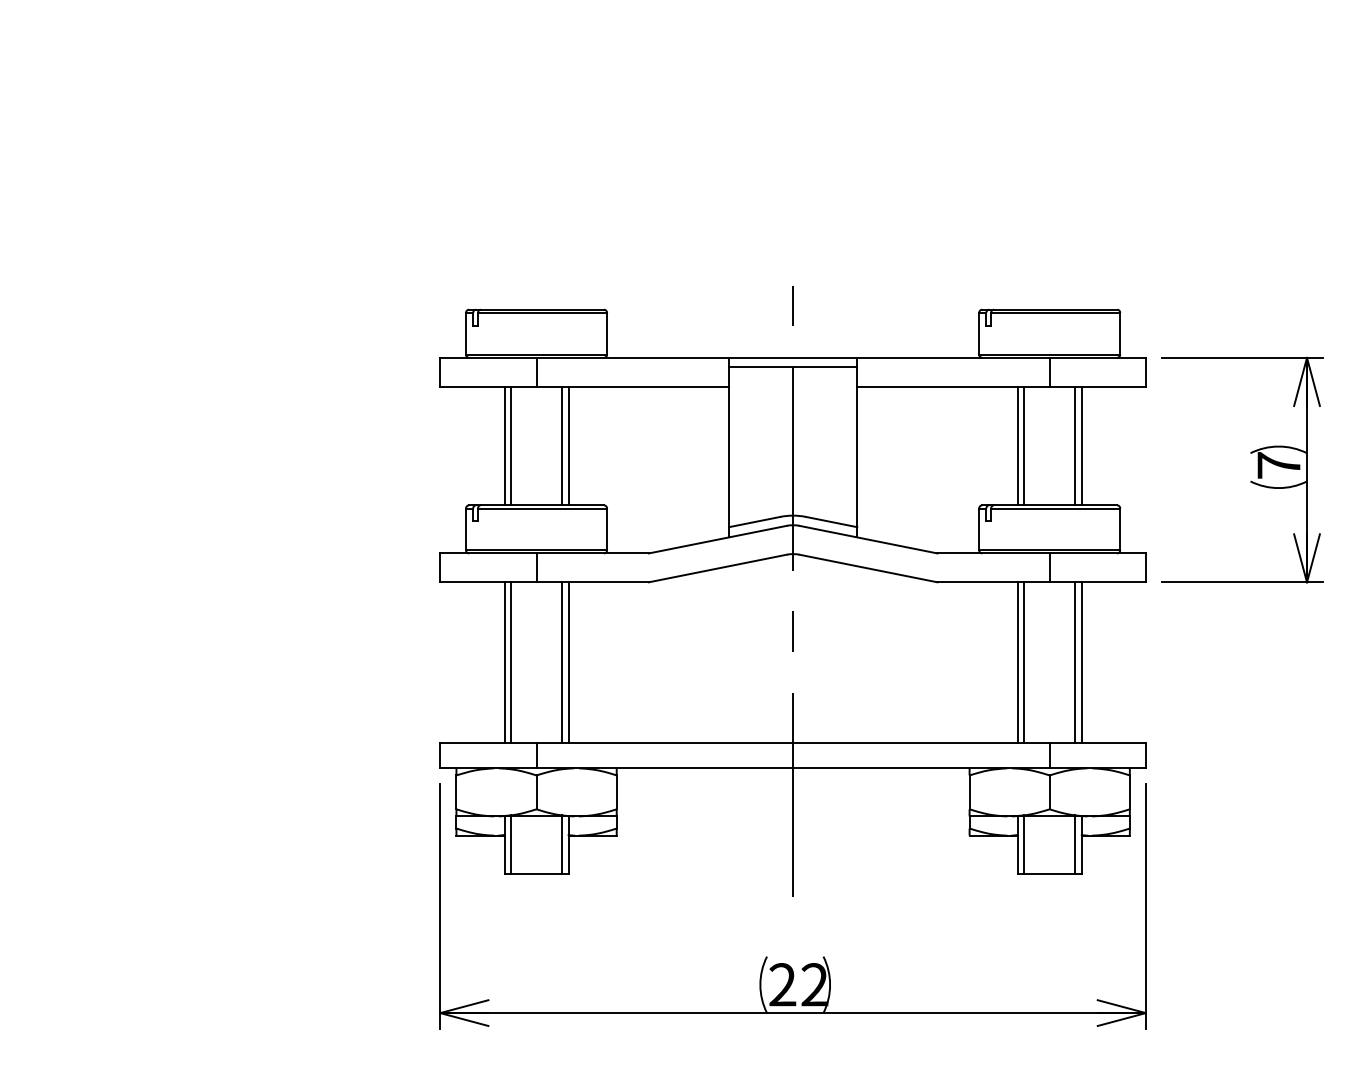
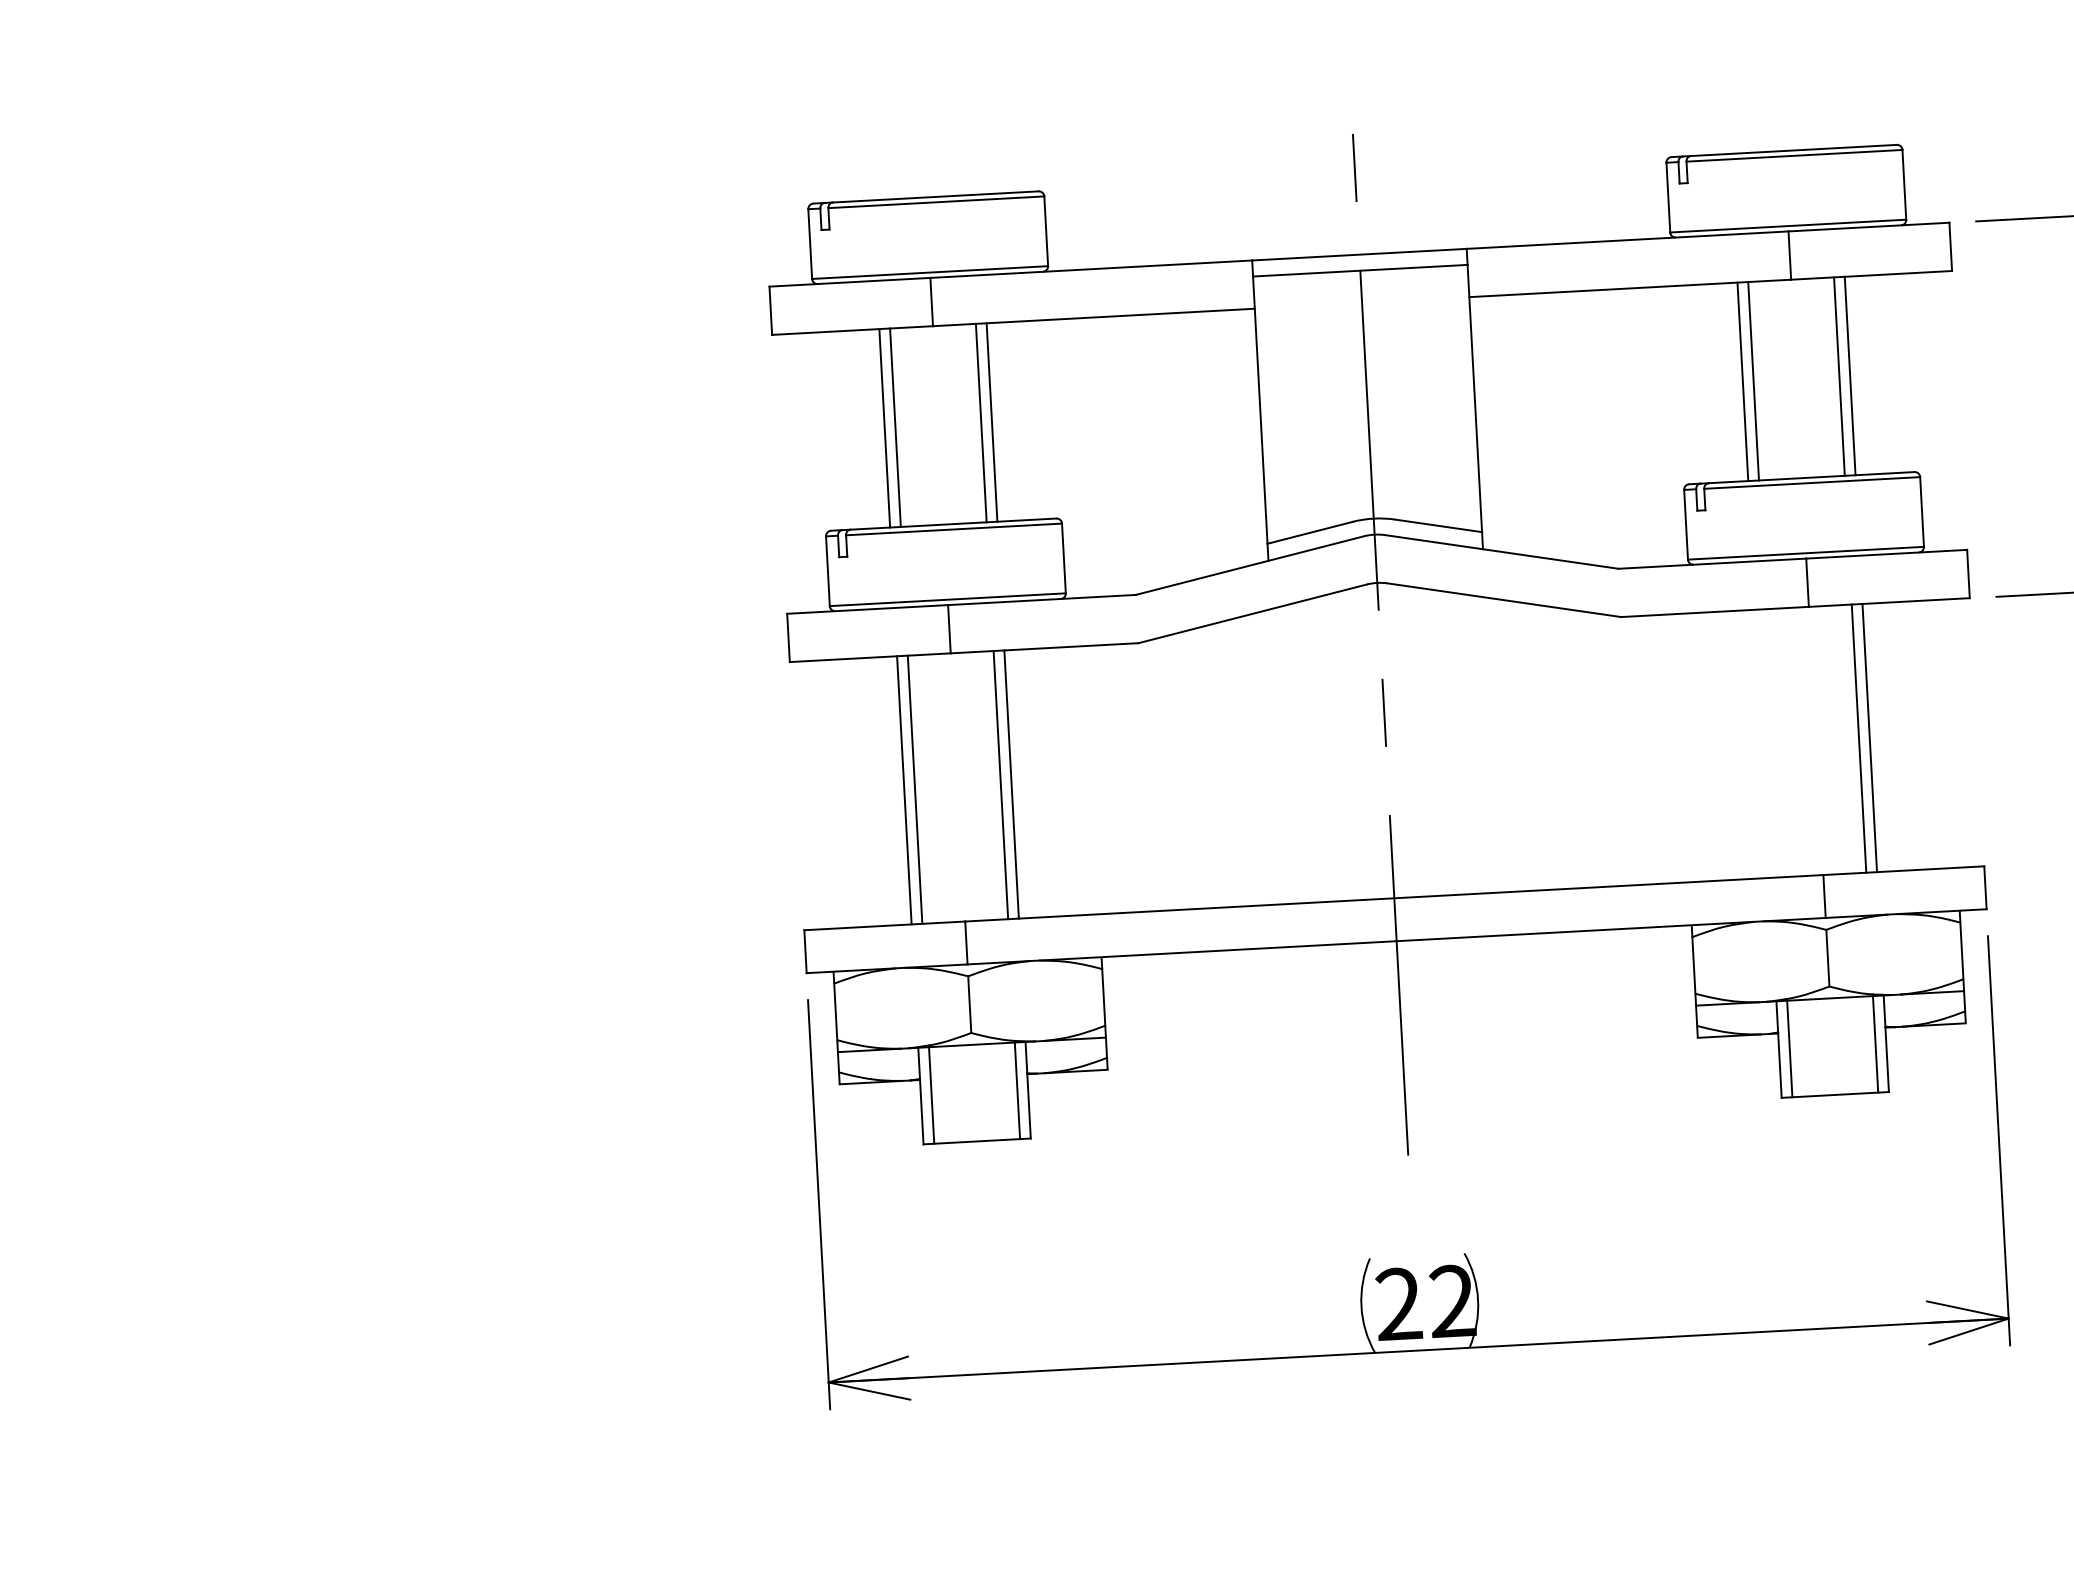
line: (1017, 662) -> (1762, 743), removed
line: (1024, 662) -> (1773, 743), removed

